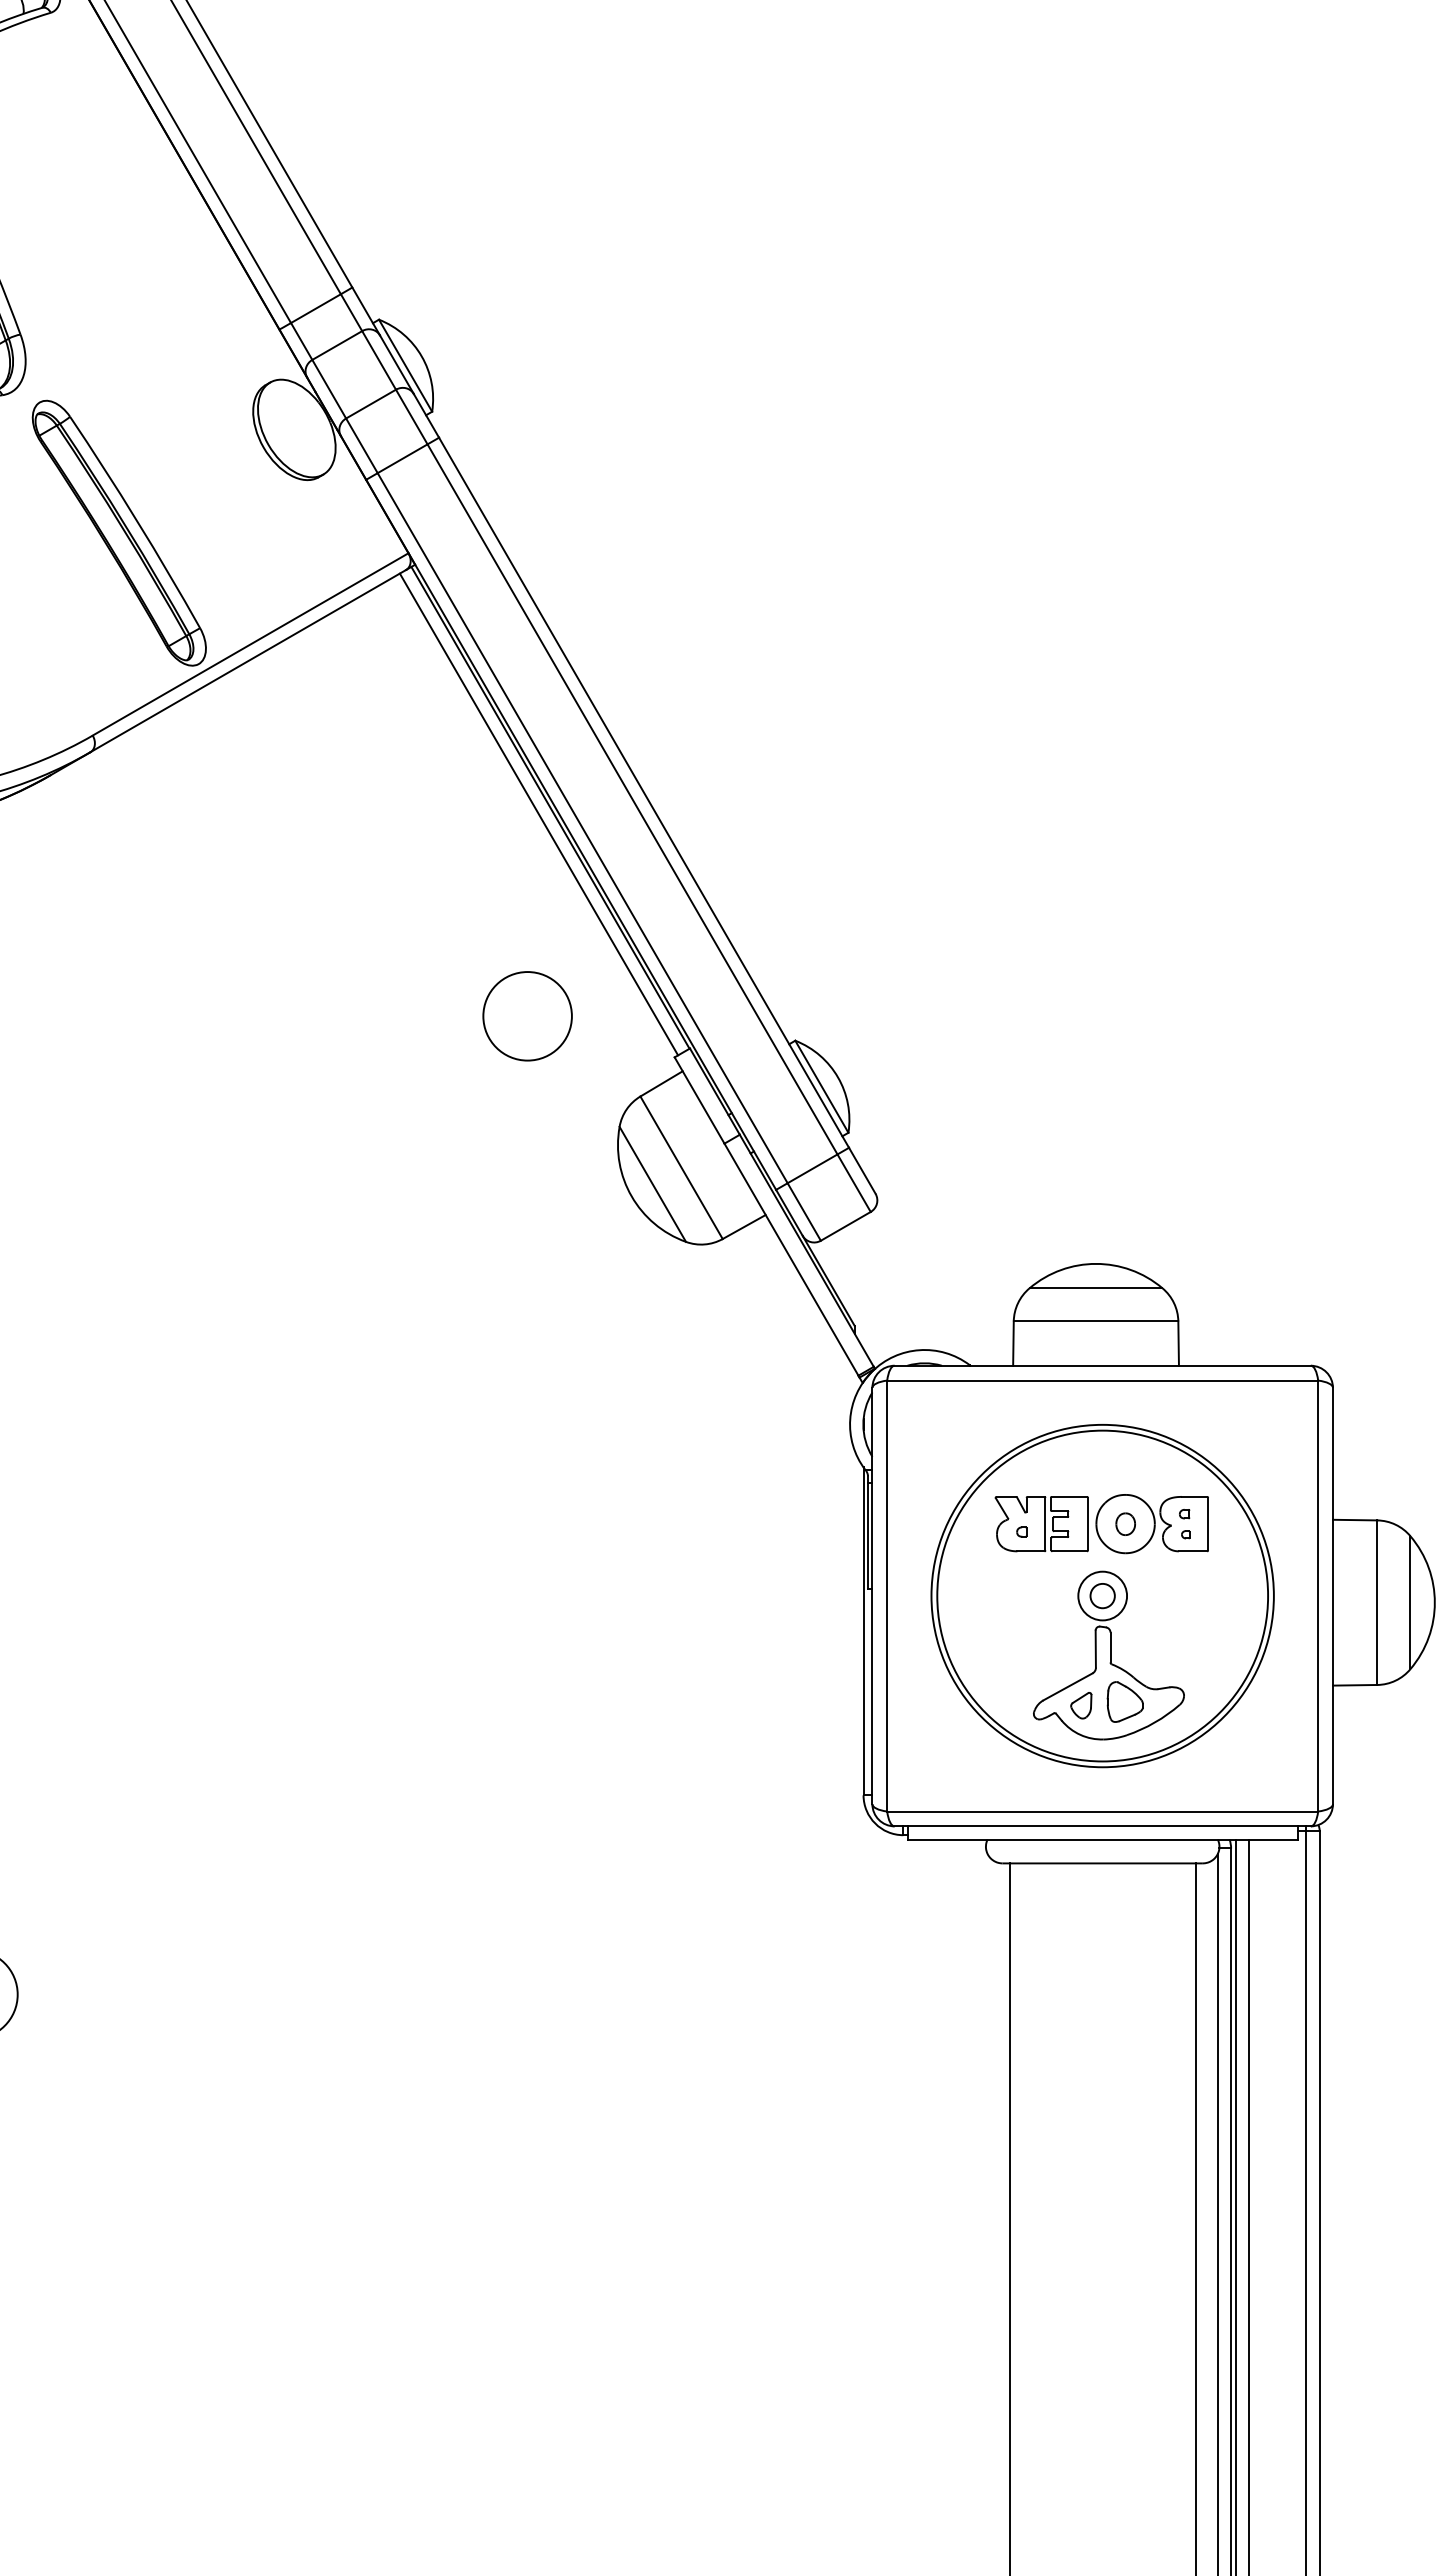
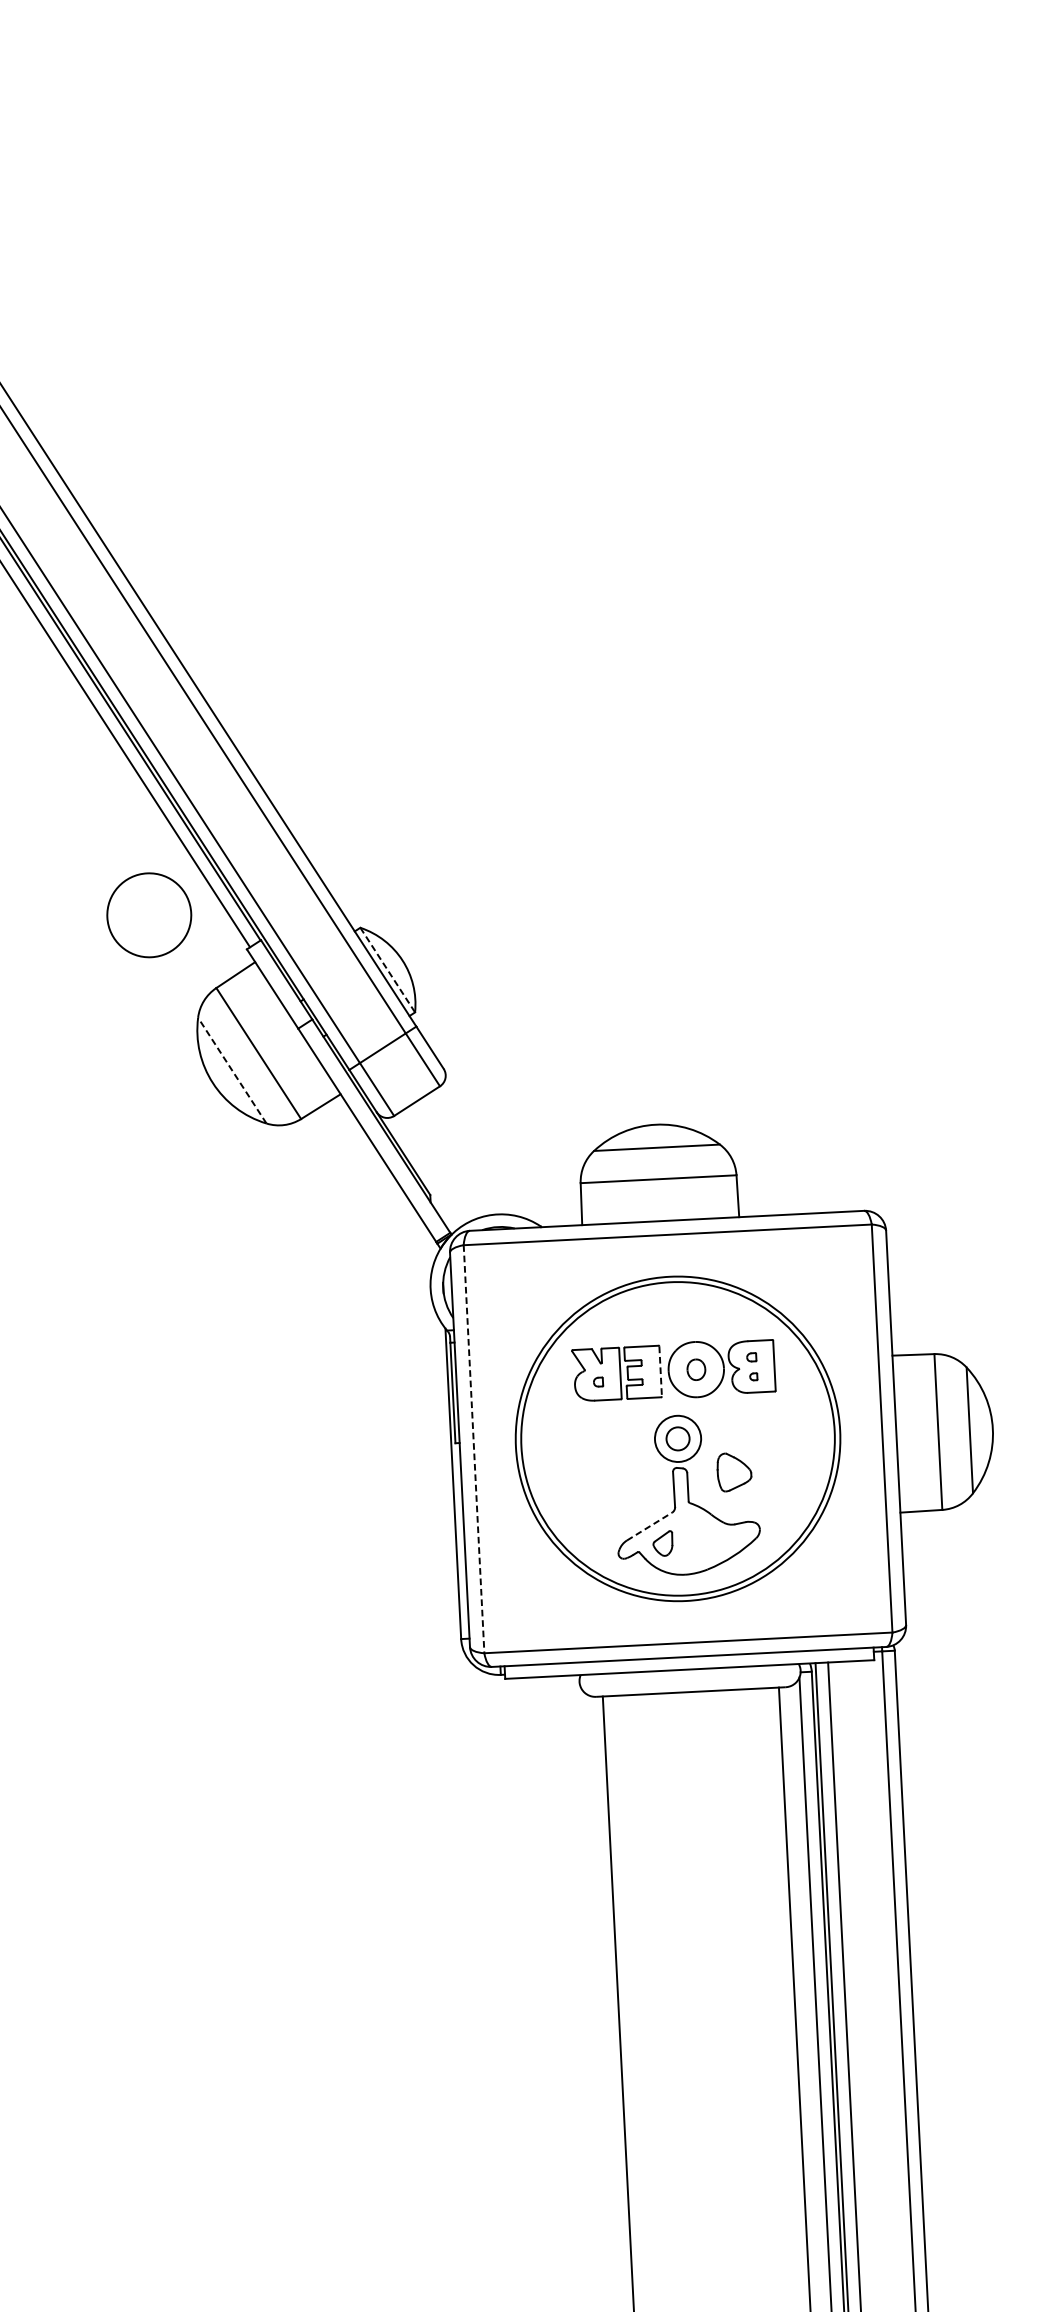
circle: (527, 1016) -> (149, 915), moved
line: (822, 1087) -> (388, 970), solid -> dashed
line: (652, 1183) -> (231, 1069), solid -> dashed
line: (1087, 1524) -> (660, 1371), solid -> dashed
line: (887, 1596) -> (474, 1449), solid -> dashed
line: (1067, 1686) -> (649, 1526), solid -> dashed
part: (1124, 1701) -> (733, 1471), moved

